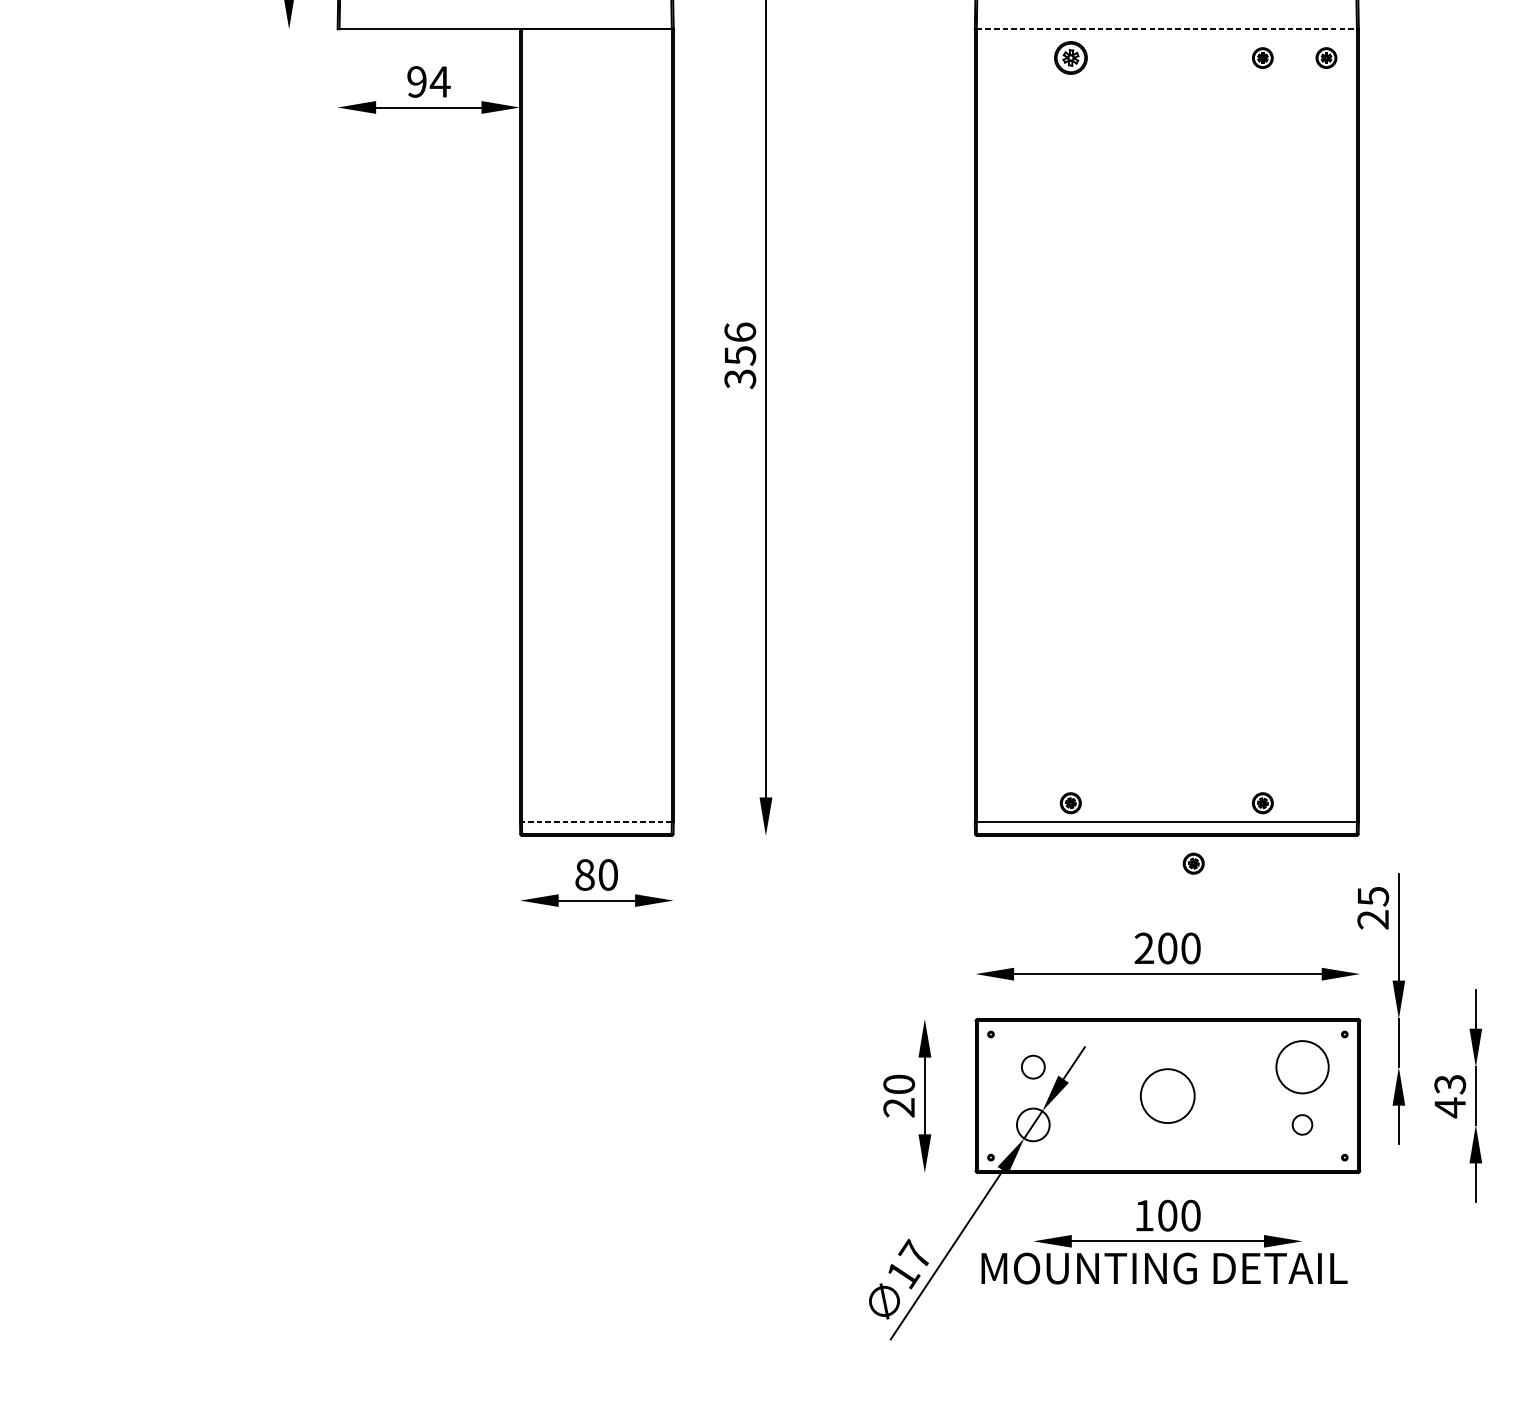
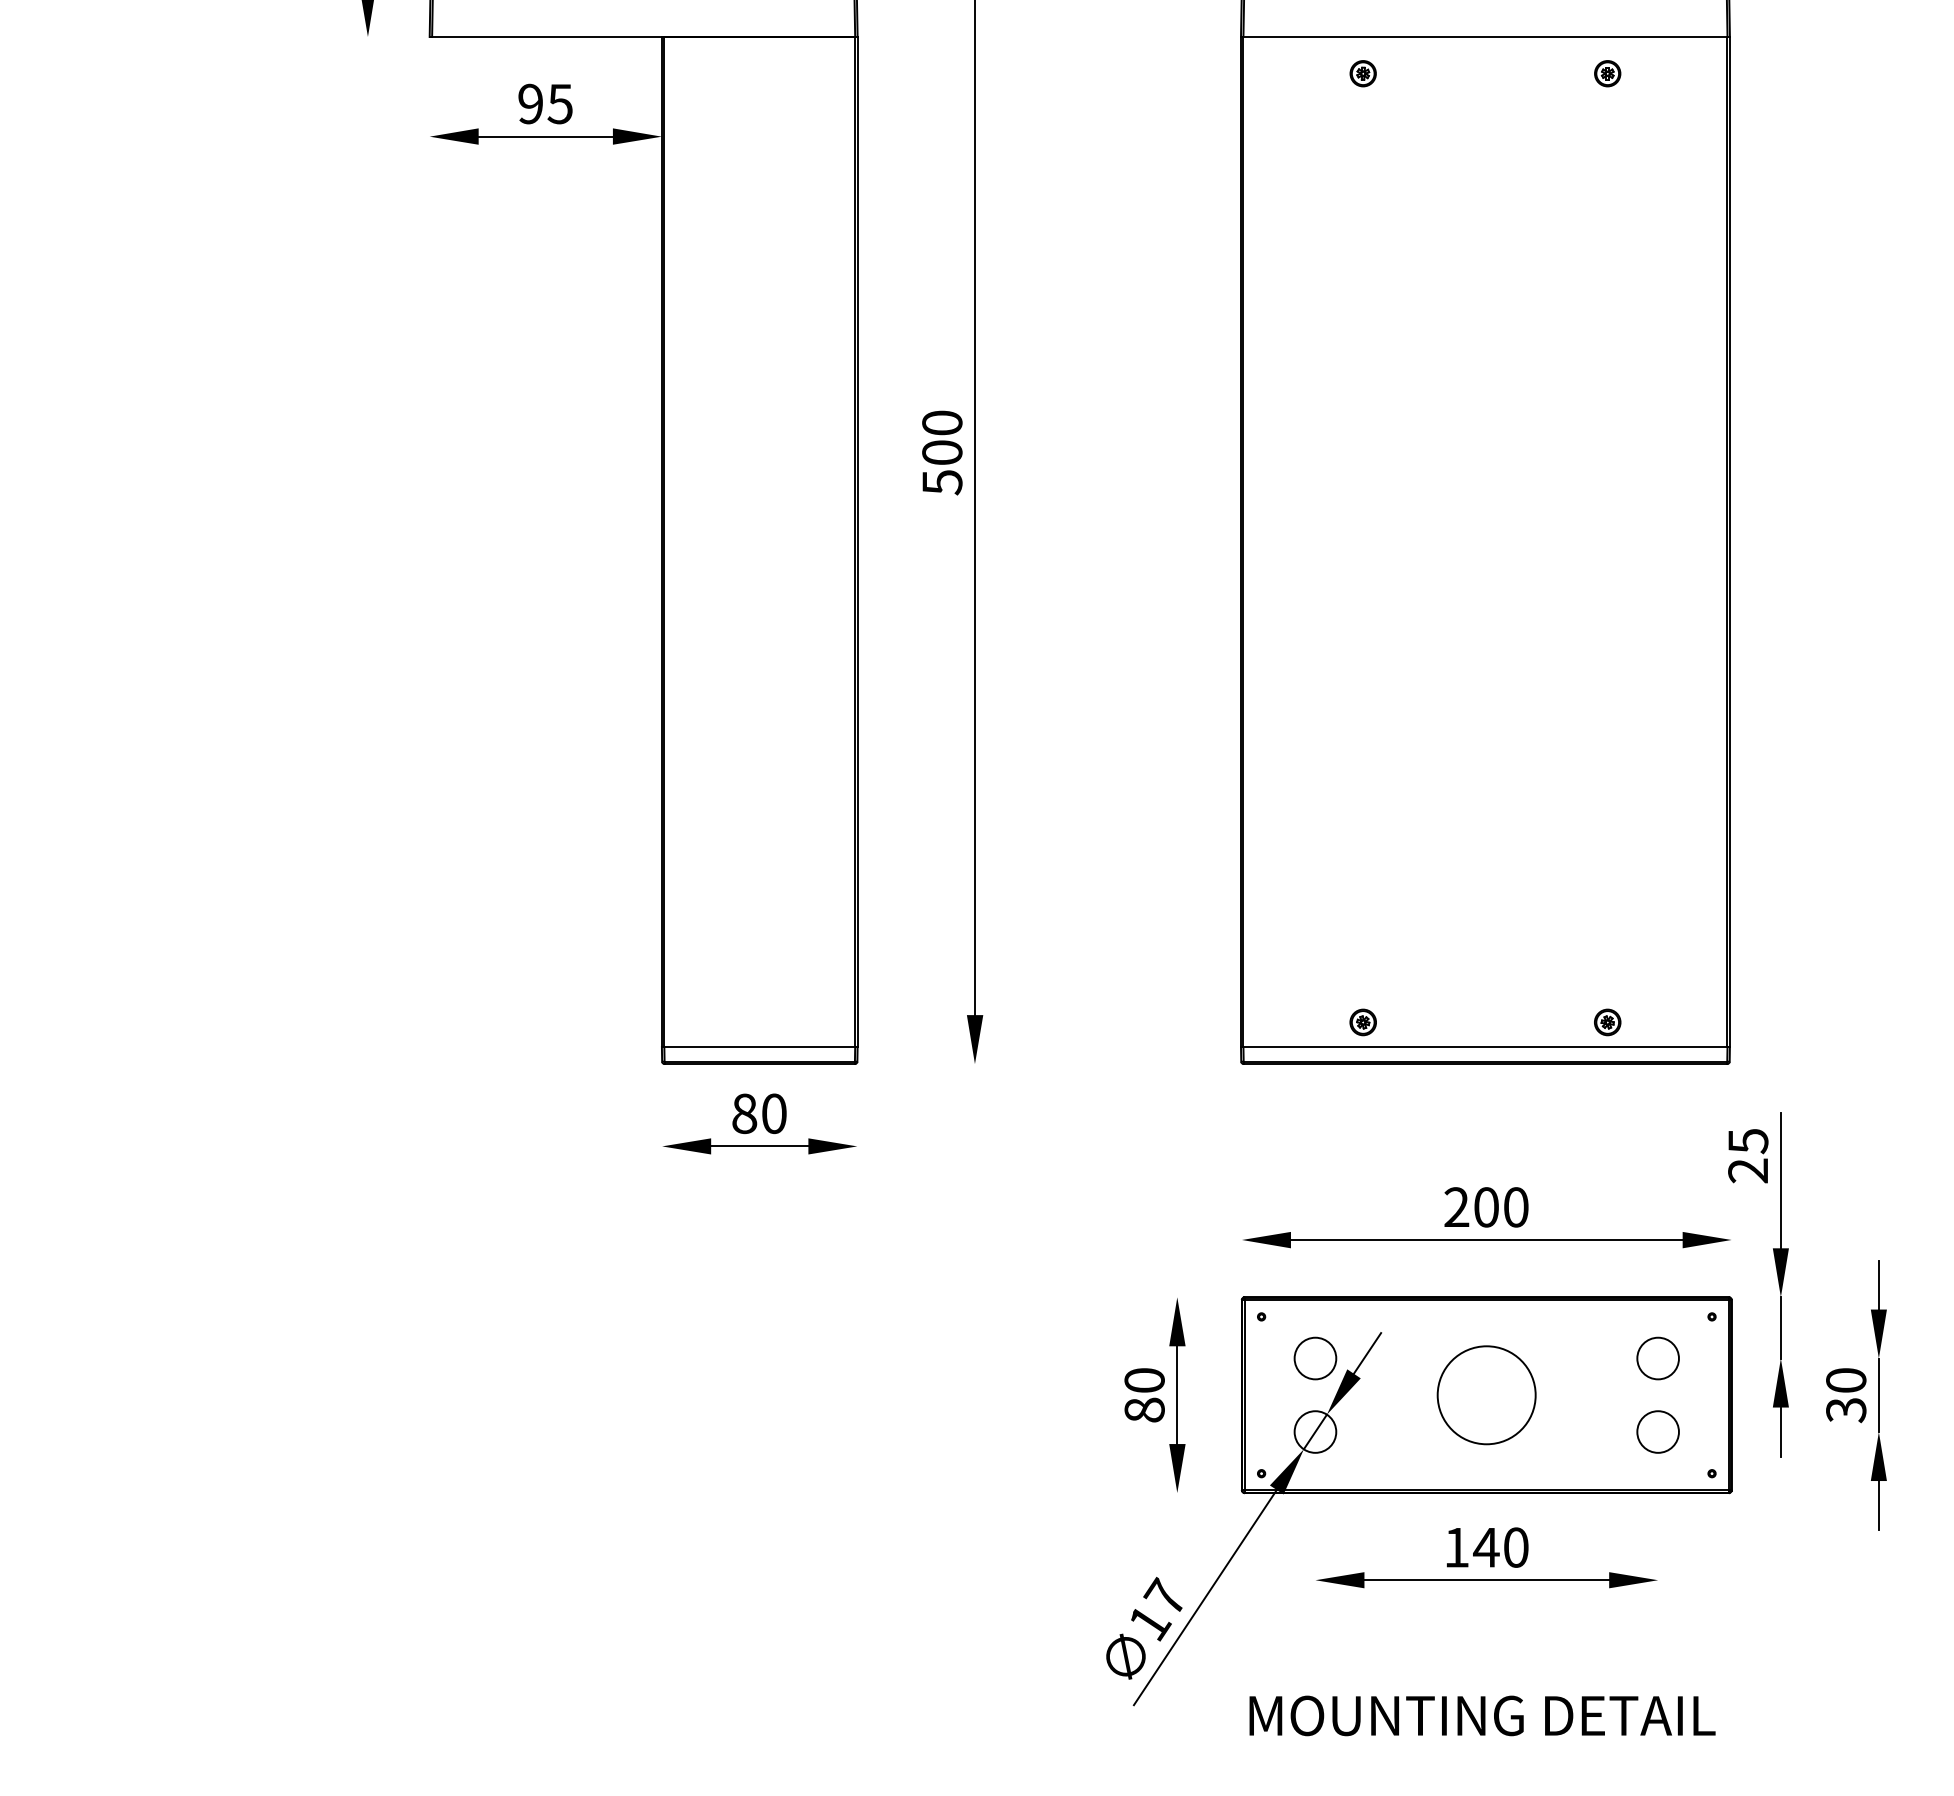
line: (1166, 28) -> (1485, 36), dashed -> solid
part: (1070, 57) -> (1362, 73), size x0.62
part: (1326, 57) -> (1688, 73), removed
text: (439, 82) -> (559, 104), 94 -> 95
text: (740, 355) -> (942, 452), 356 -> 500
line: (596, 822) -> (759, 1046), dashed -> solid
part: (1193, 863) -> (1519, 1099), removed
circle: (1033, 1067) -> (1315, 1358), size x1.43
circle: (1301, 1067) -> (1657, 1358), size x0.62
circle: (1167, 1096) -> (1486, 1395), size x1.43
text: (1450, 1096) -> (1846, 1395), 43 -> 30
text: (899, 1107) -> (1144, 1409), 20 -> 80
circle: (1301, 1124) -> (1657, 1431), size x1.67
text: (1167, 1215) -> (1486, 1547), 100 -> 140
text: (1164, 1268) -> (1482, 1715), moved

